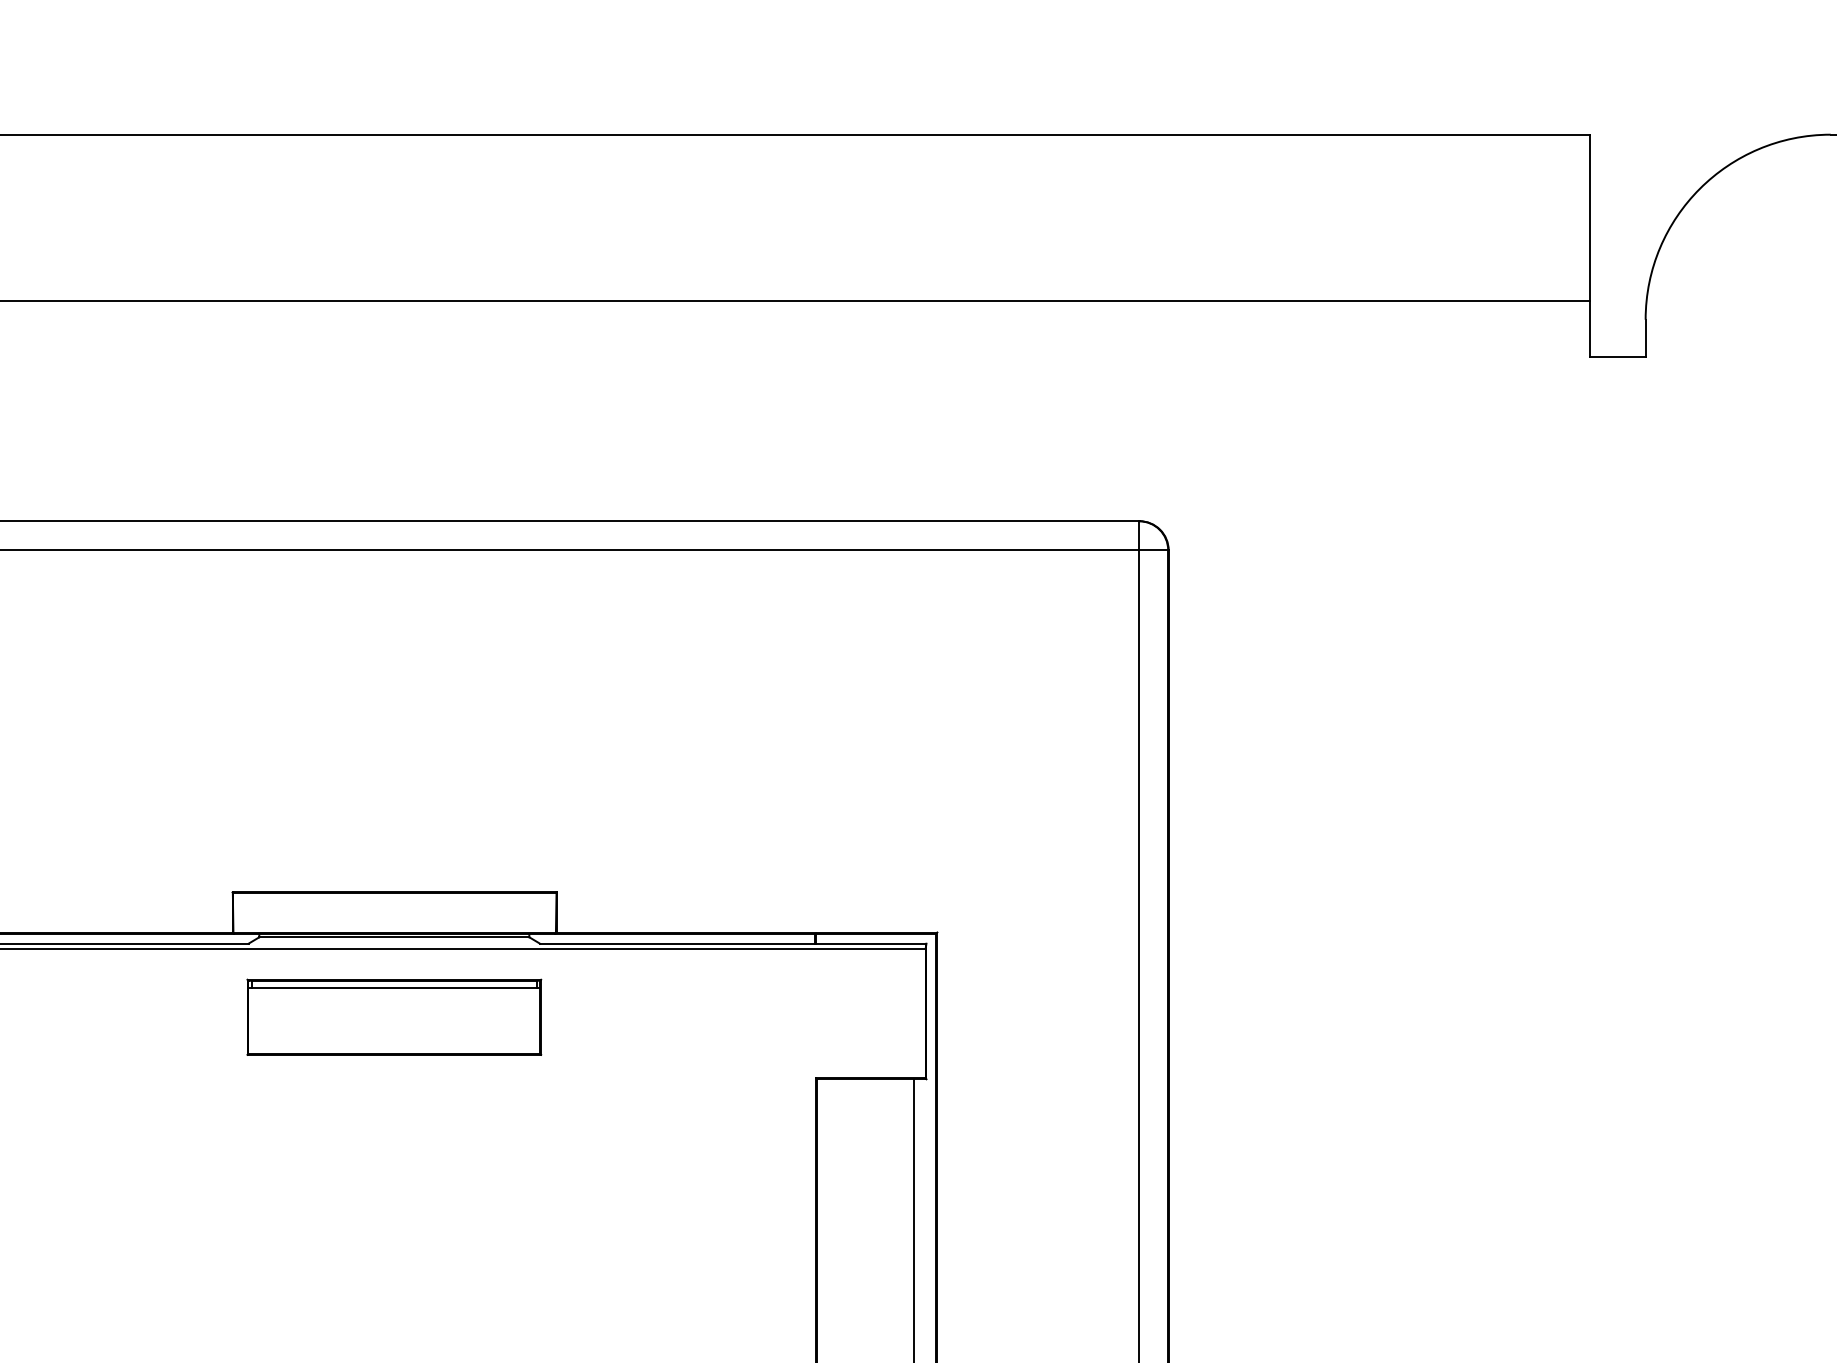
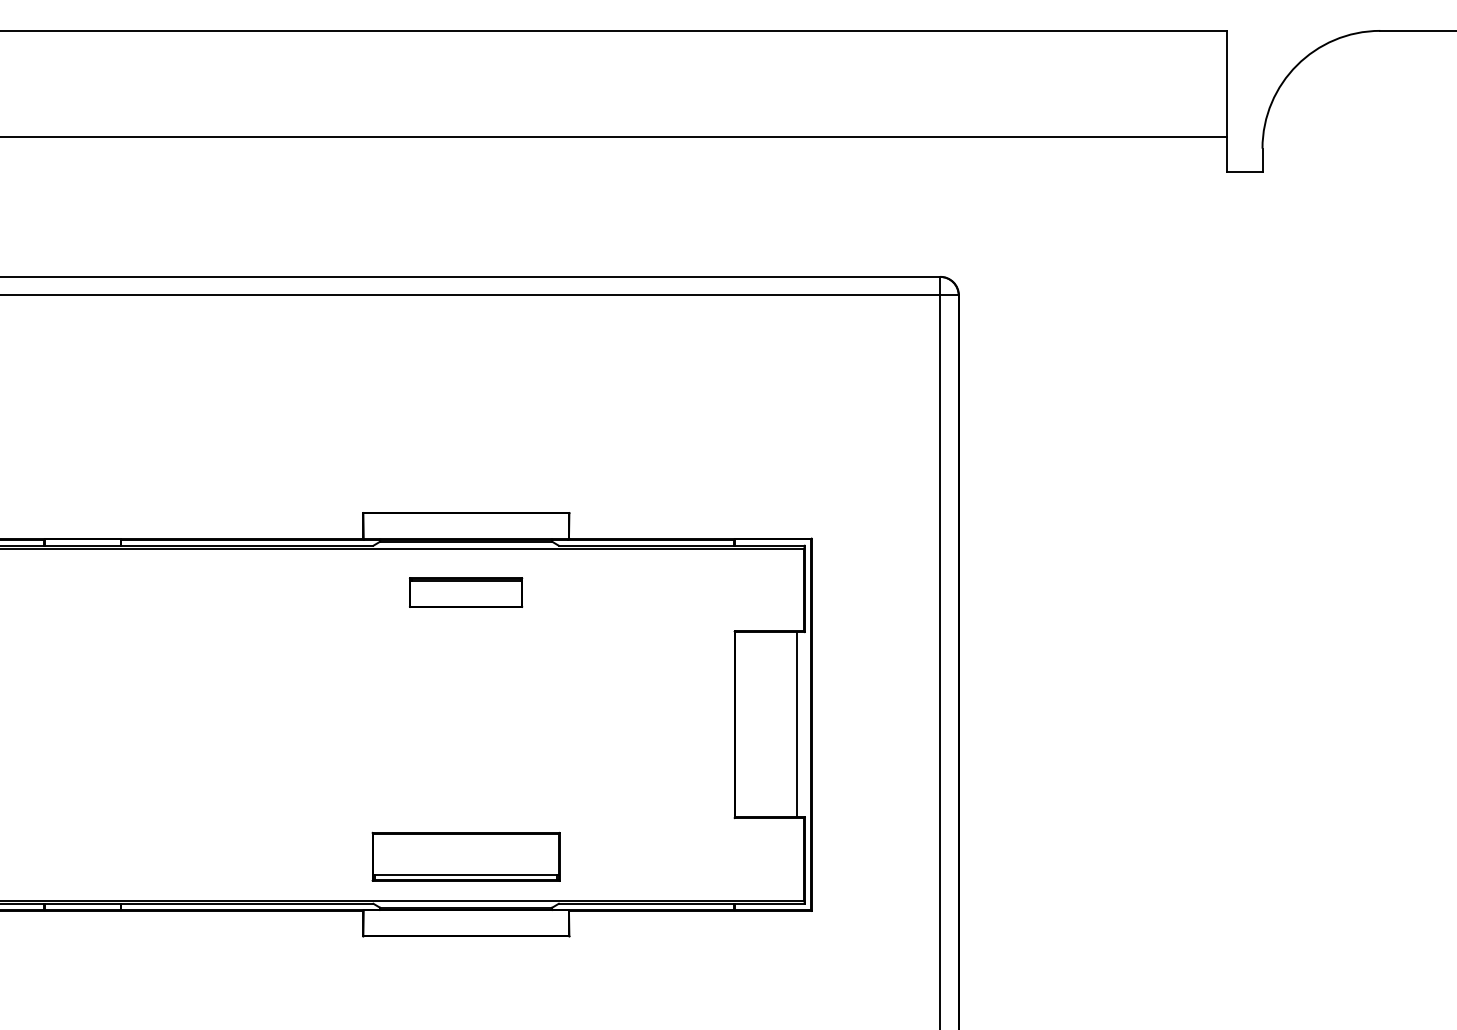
part: (393, 1017) -> (465, 592), size x0.6

